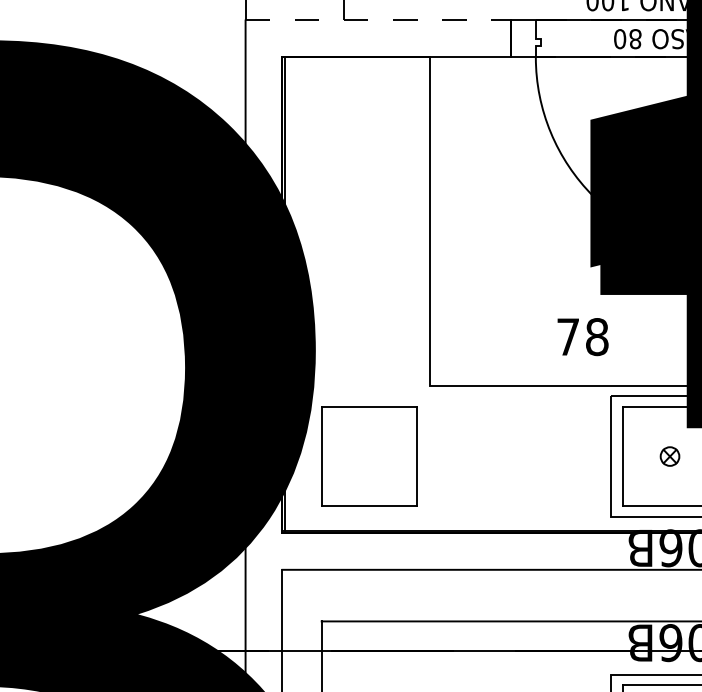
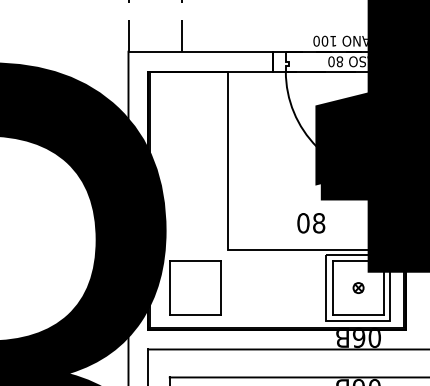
line: (380, 20) -> (201, 51), dashed -> solid
text: (568, 337) -> (303, 223), 78 -> 08

